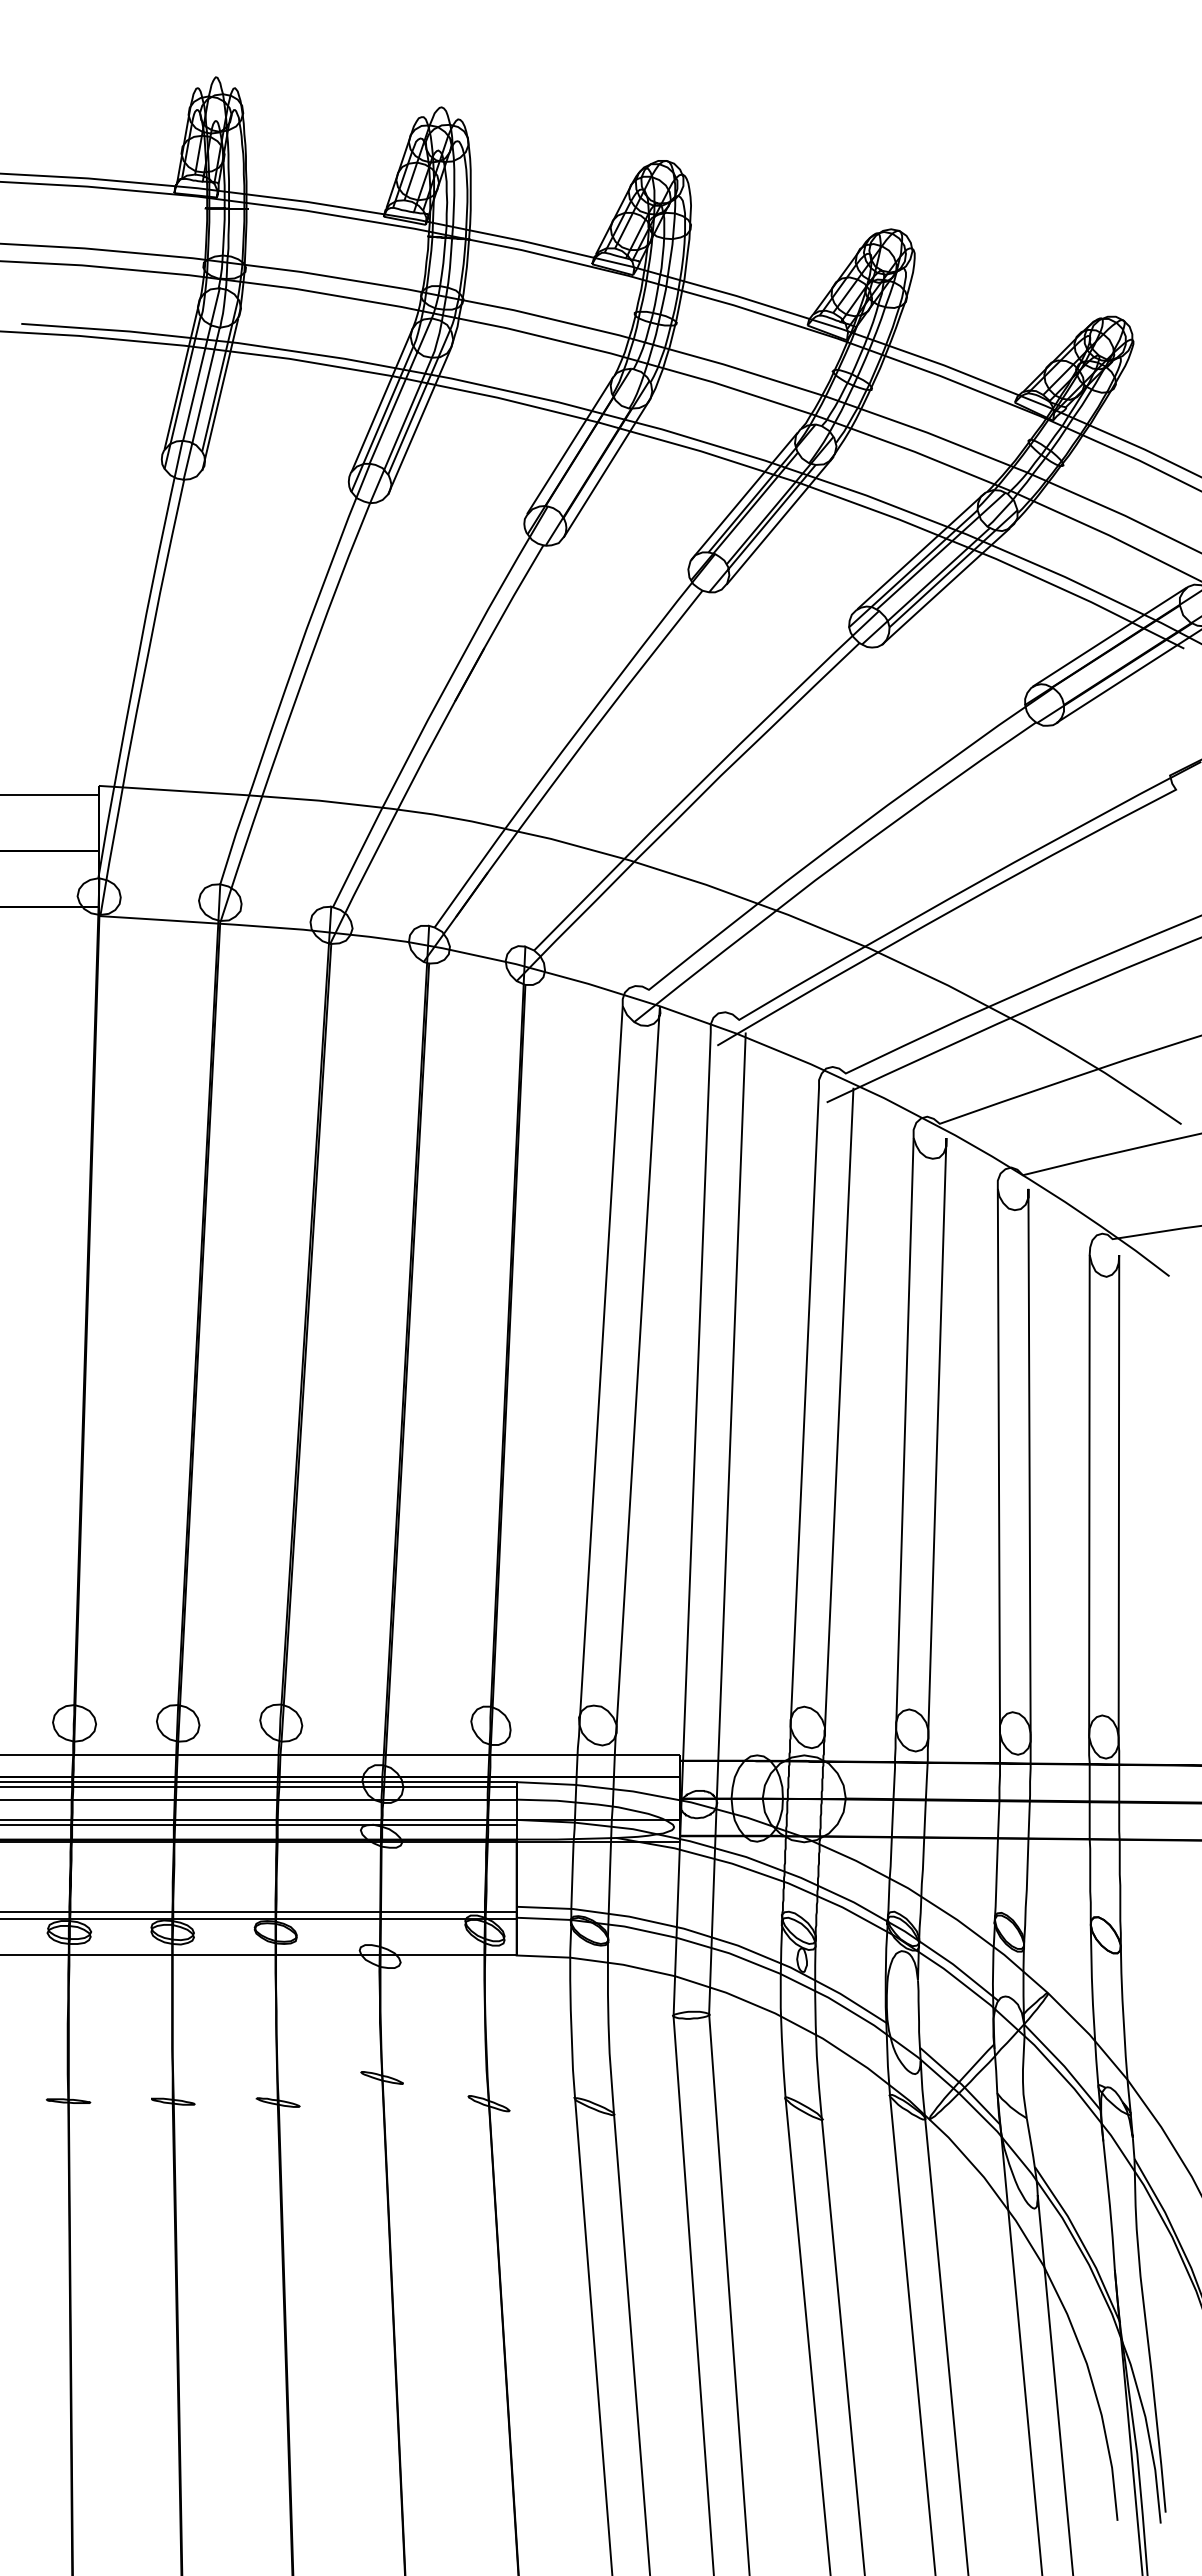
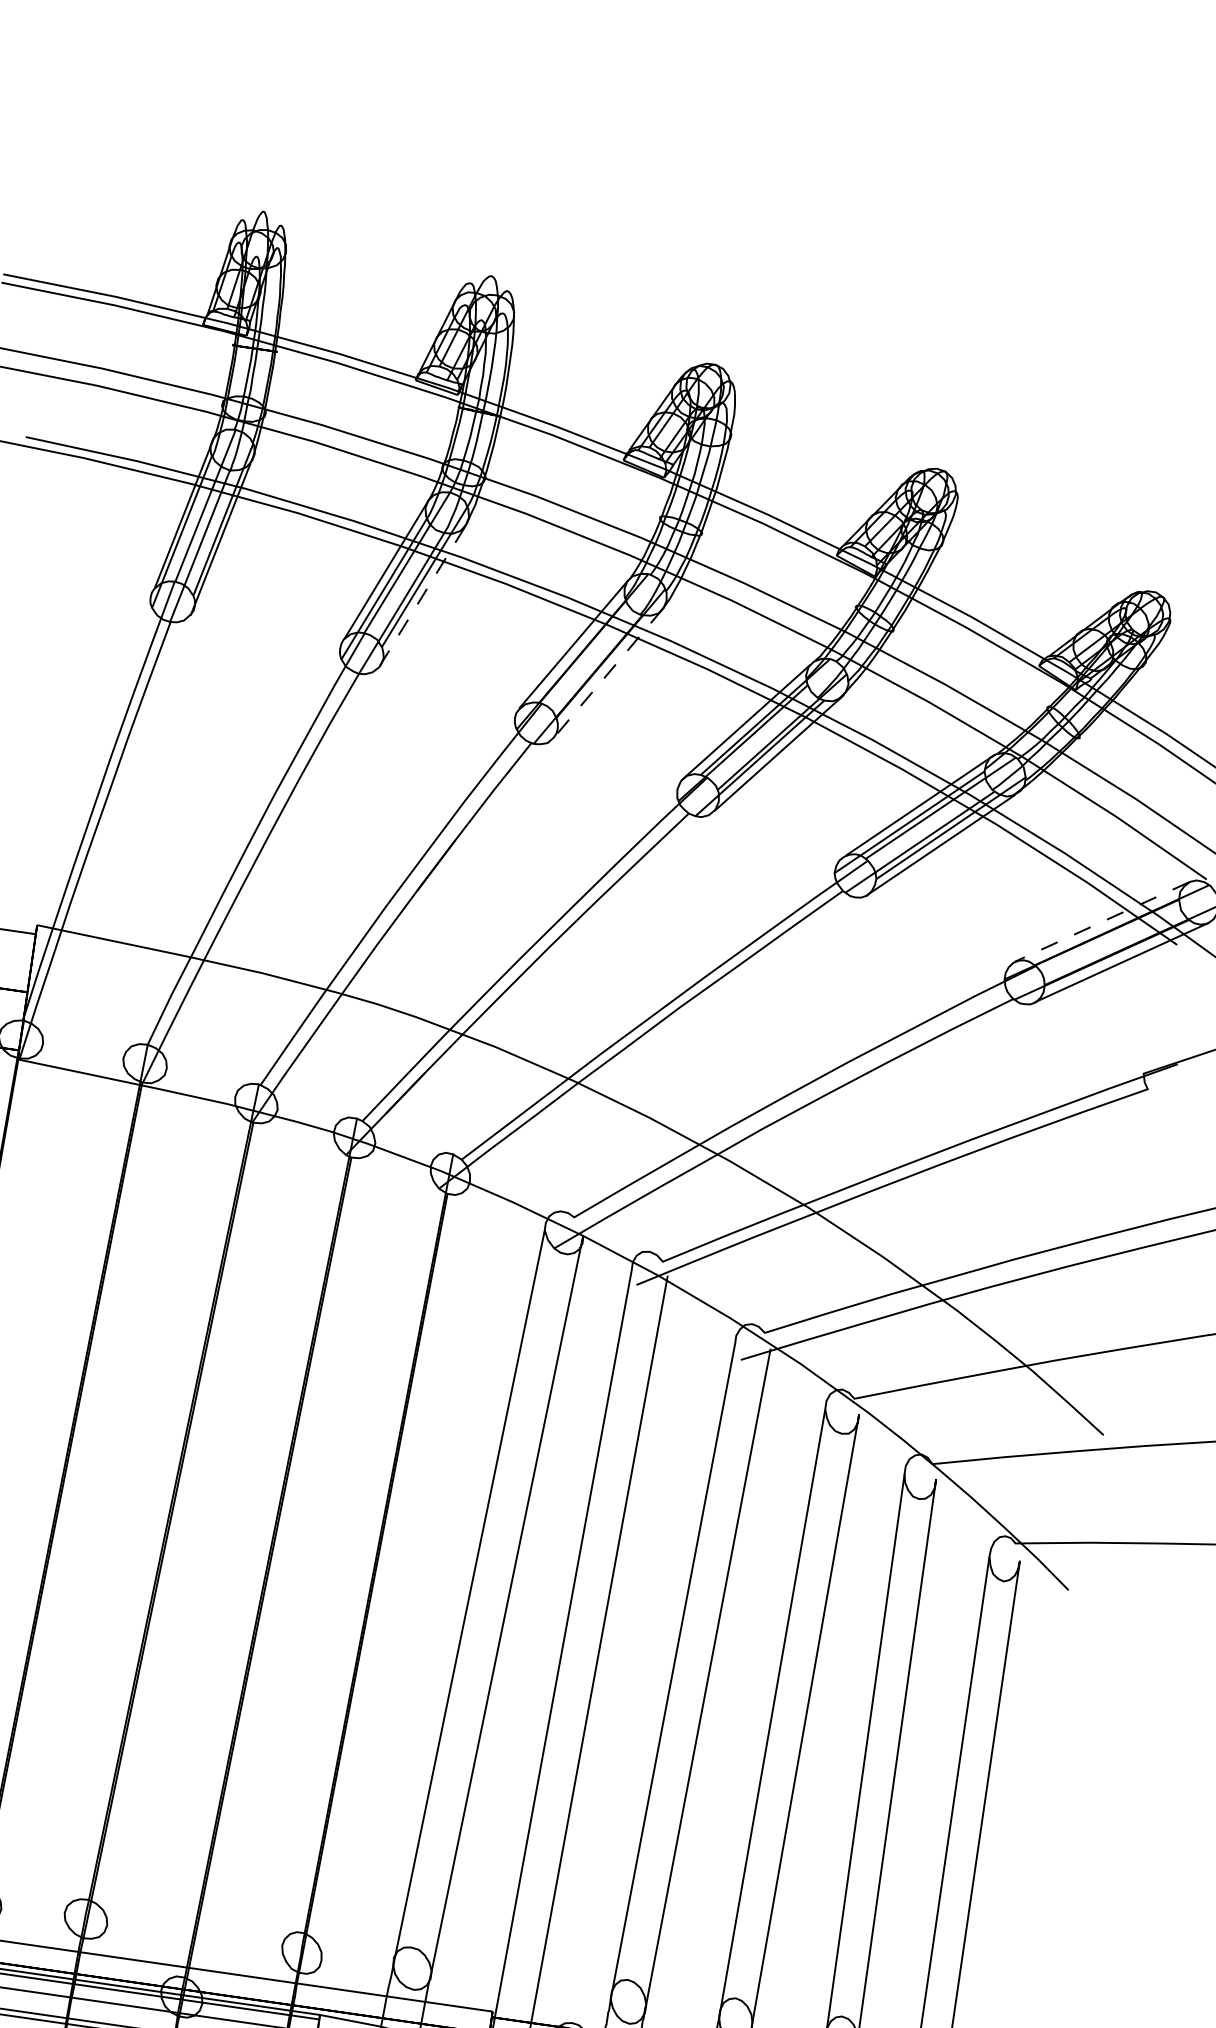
line: (419, 422) -> (421, 597), solid -> dashed
line: (606, 469) -> (607, 674), solid -> dashed
line: (1109, 637) -> (1101, 922), solid -> dashed

